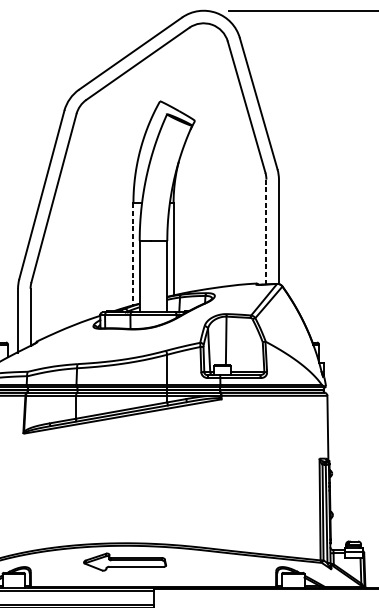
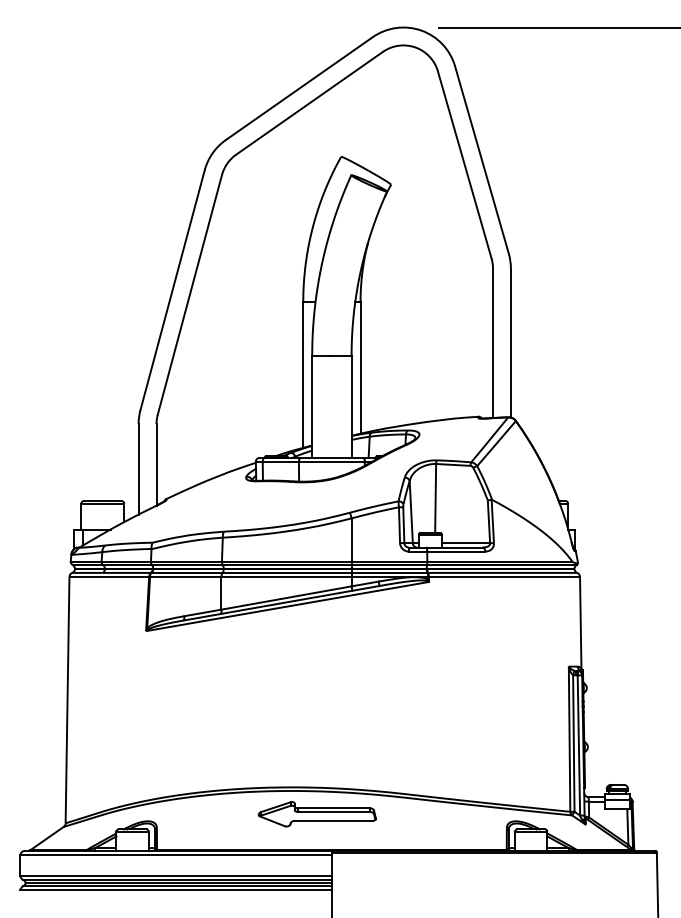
line: (266, 232) -> (493, 343), dashed -> solid
line: (133, 254) -> (303, 375), dashed -> solid
part: (124, 562) -> (316, 814), moved

